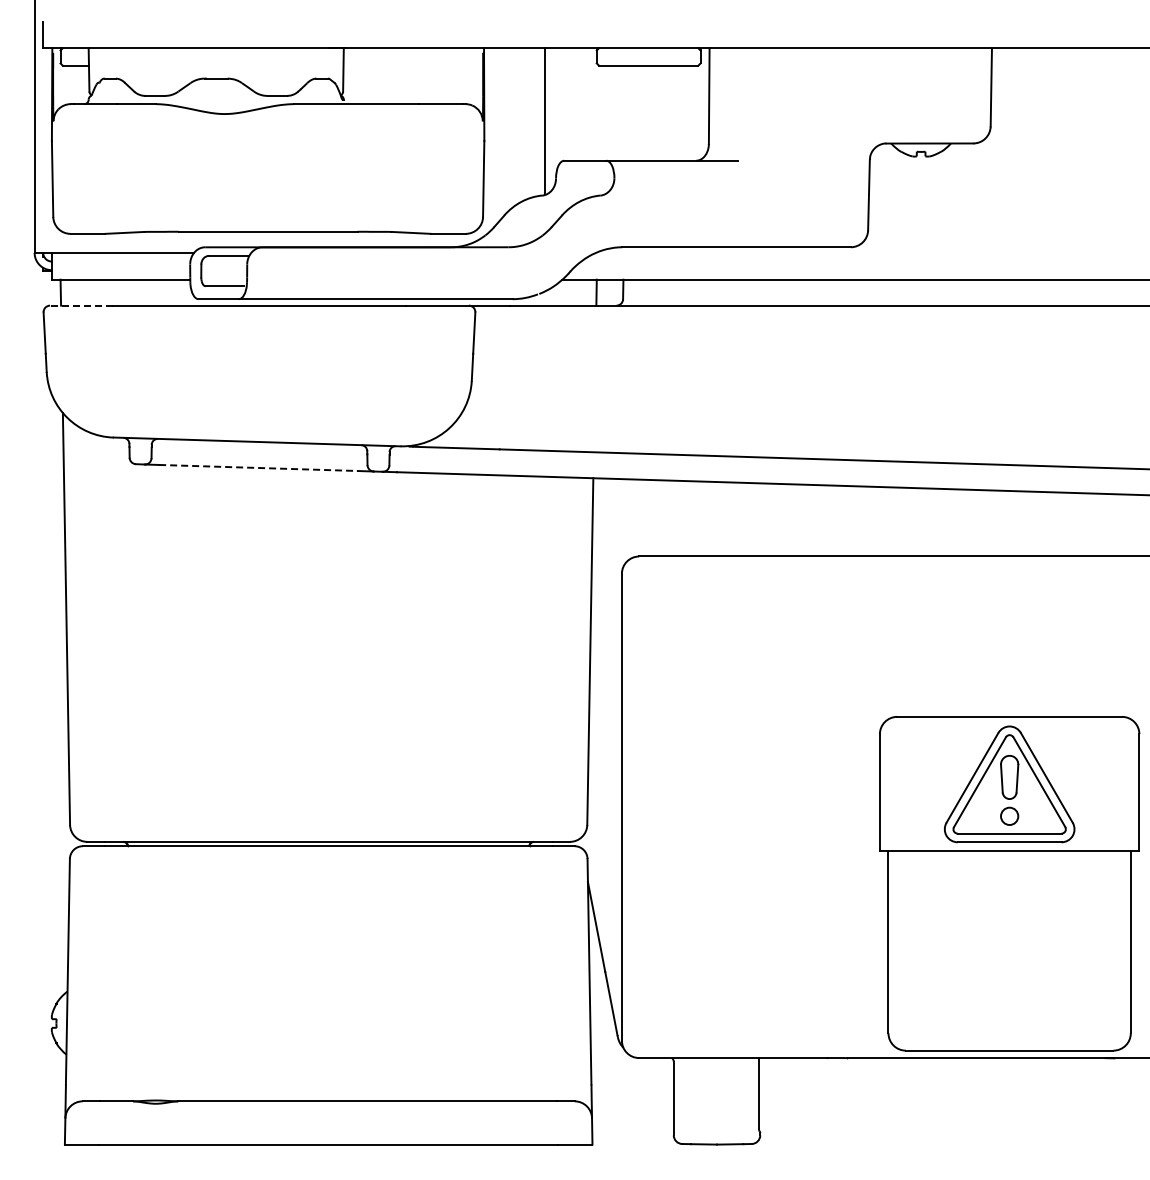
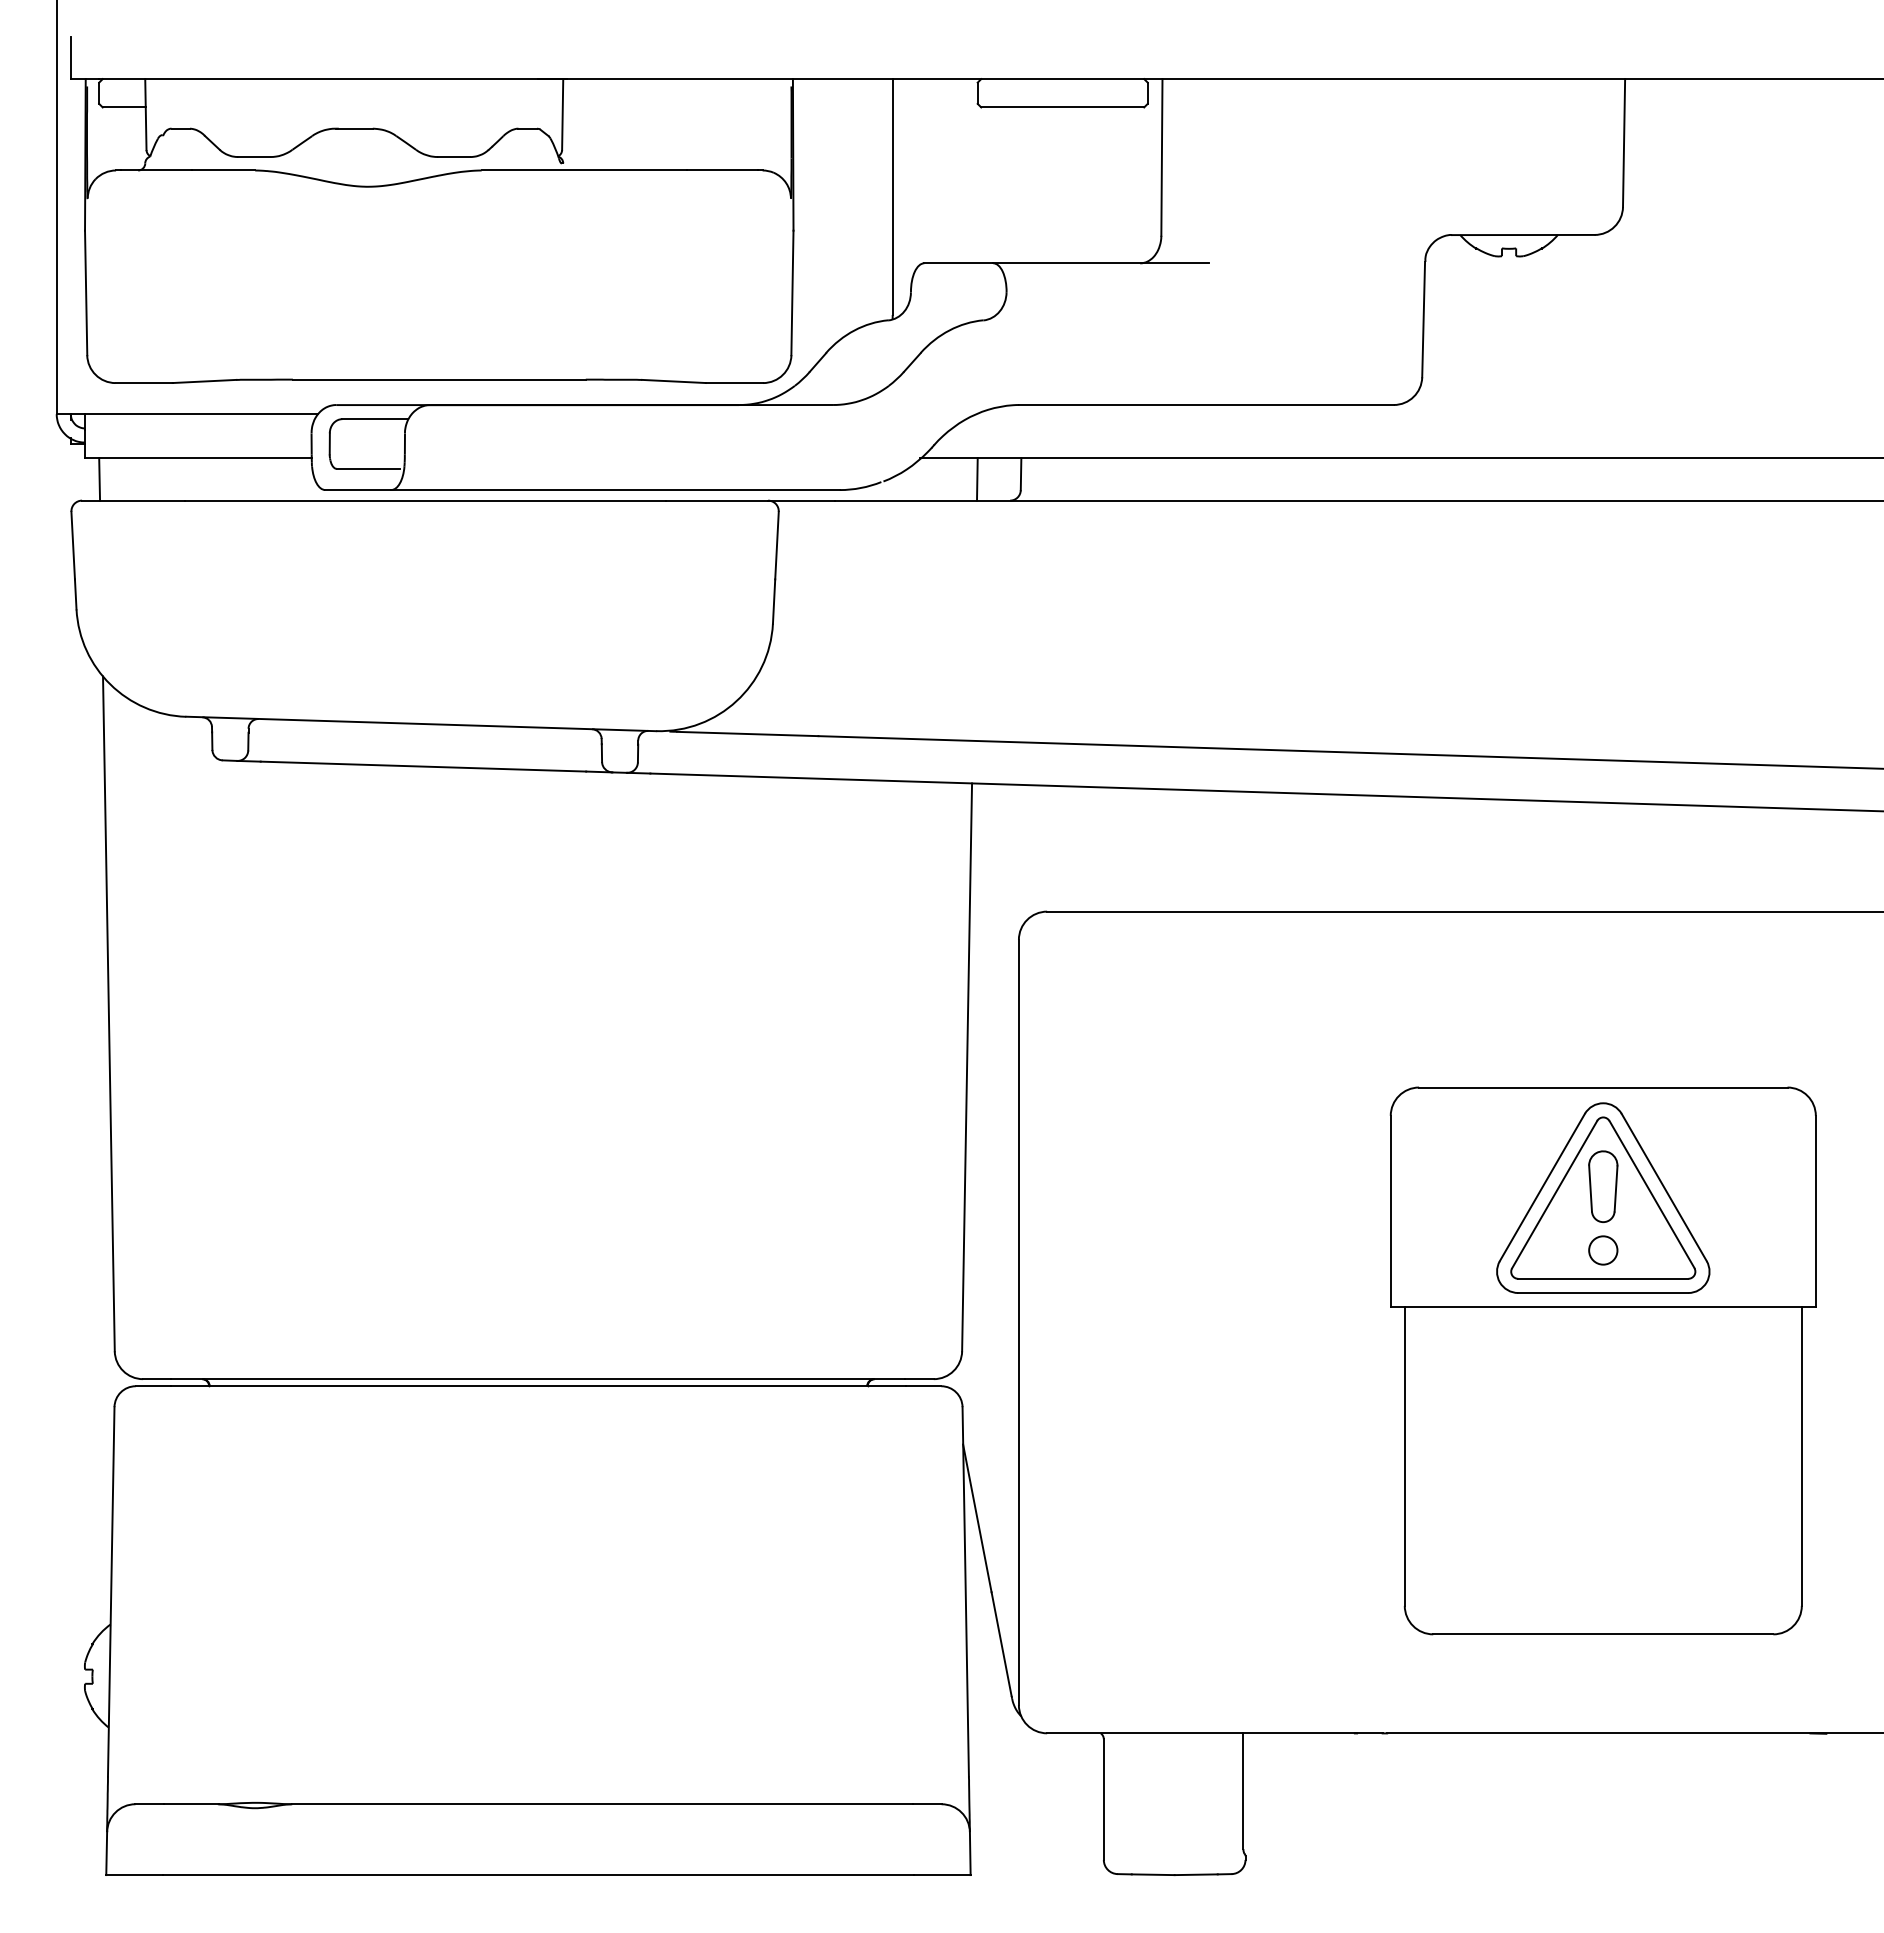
line: (80, 305) -> (131, 500), dashed -> solid
line: (258, 468) -> (423, 767), dashed -> solid
part: (1009, 883) -> (1603, 1360), moved

